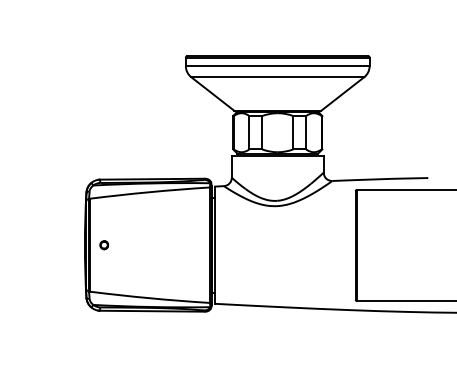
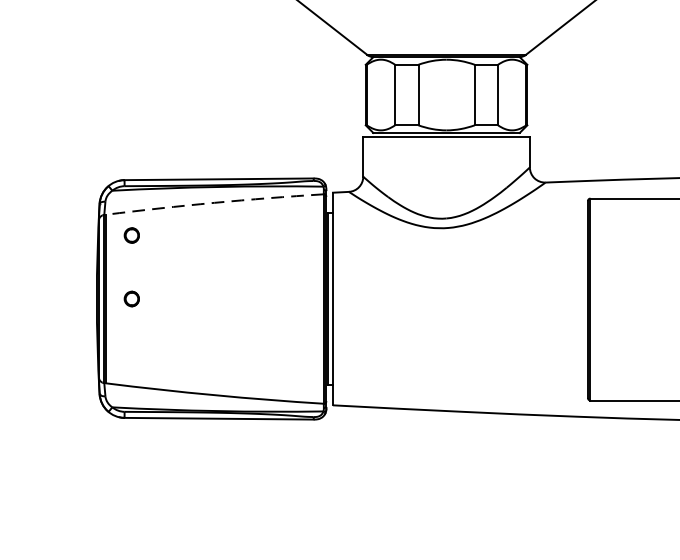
arc: (149, 192) -> (213, 203), solid -> dashed
part: (103, 210) -> (130, 236), added

